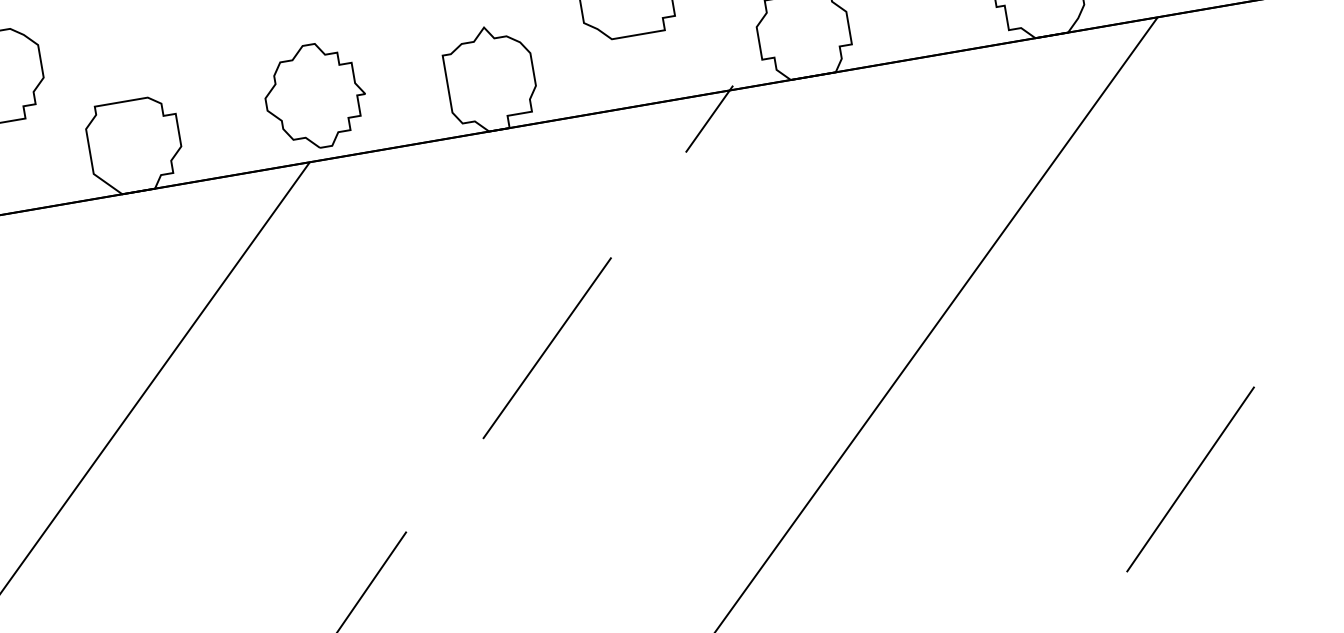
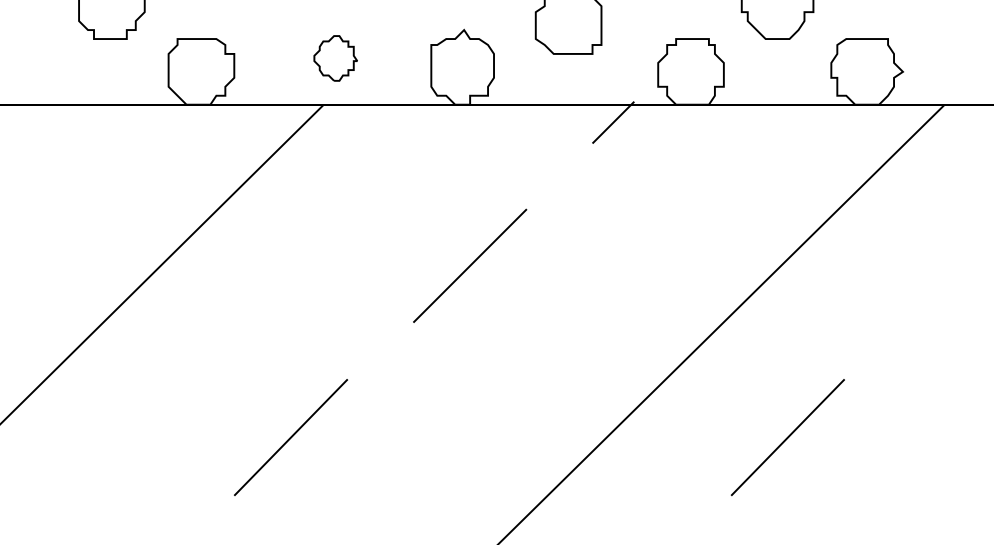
part: (315, 96) -> (335, 58), size x0.6
line: (1190, 479) -> (787, 437), moved

